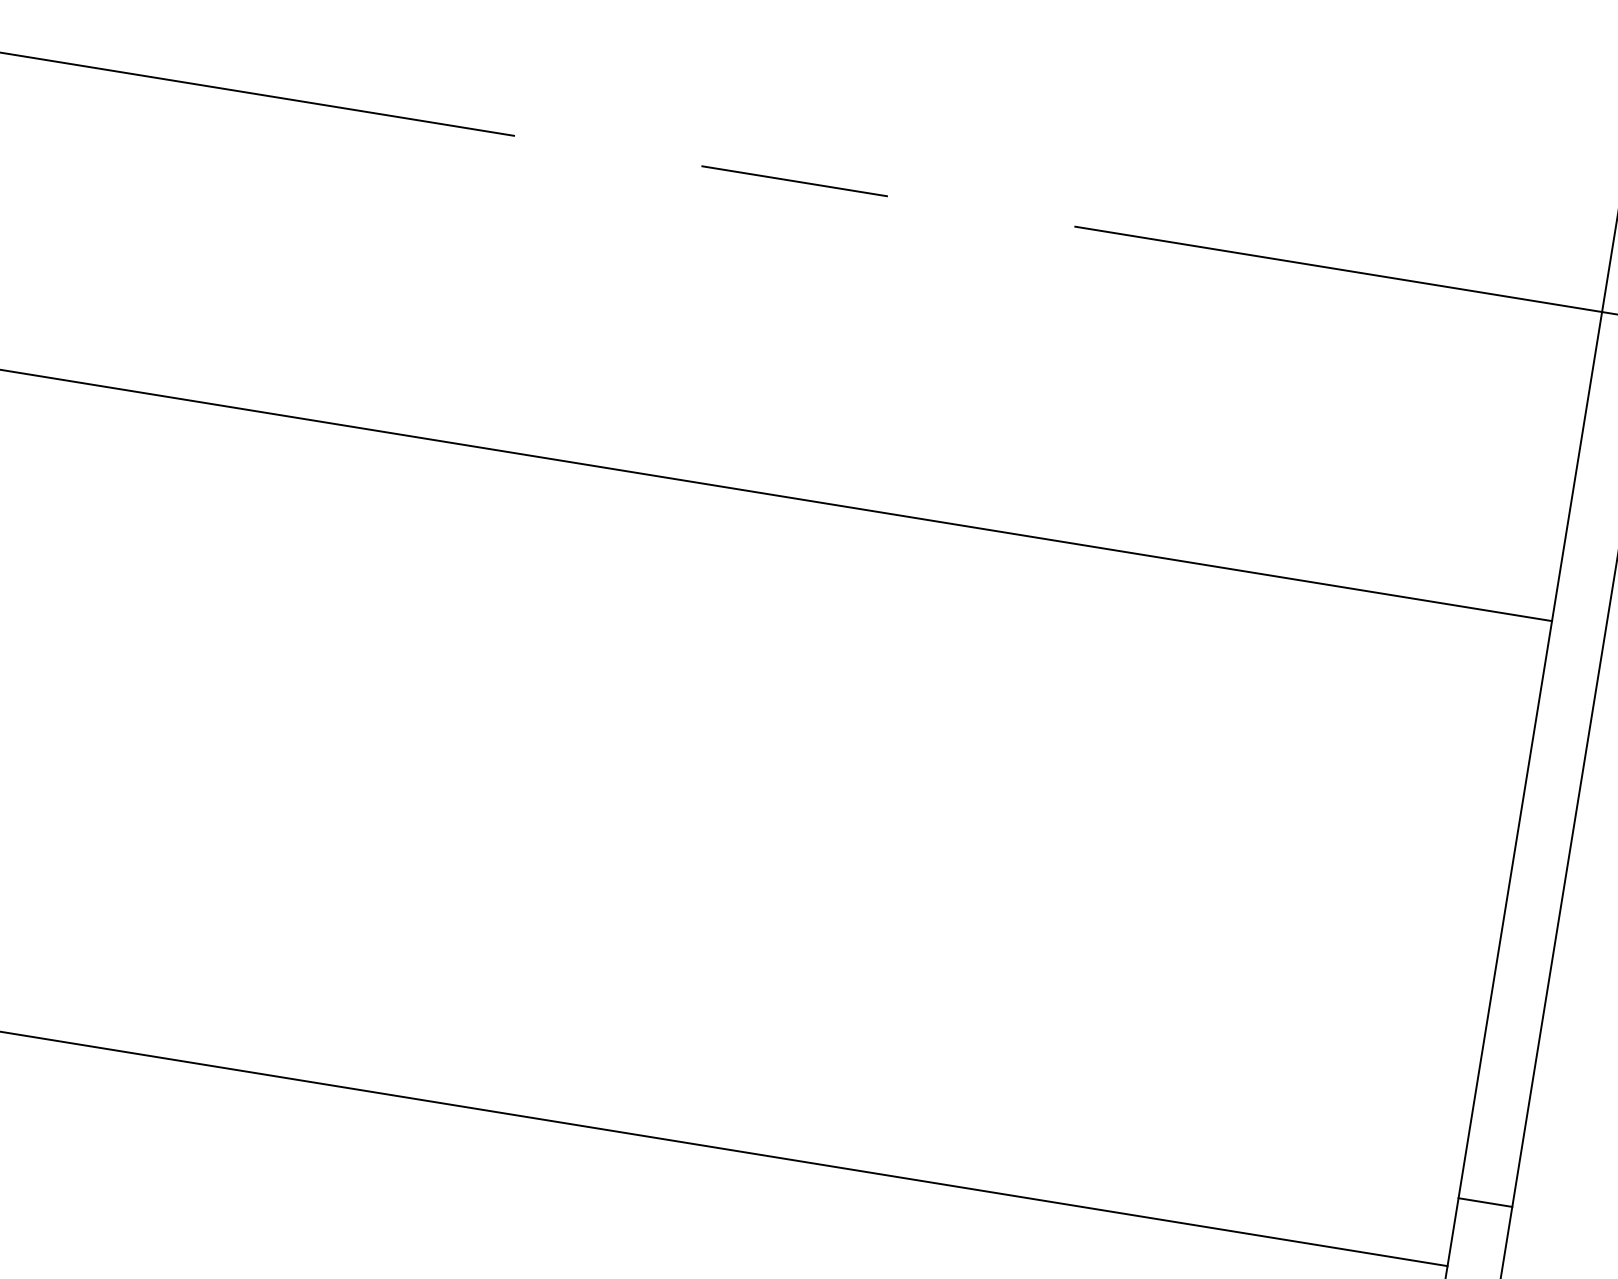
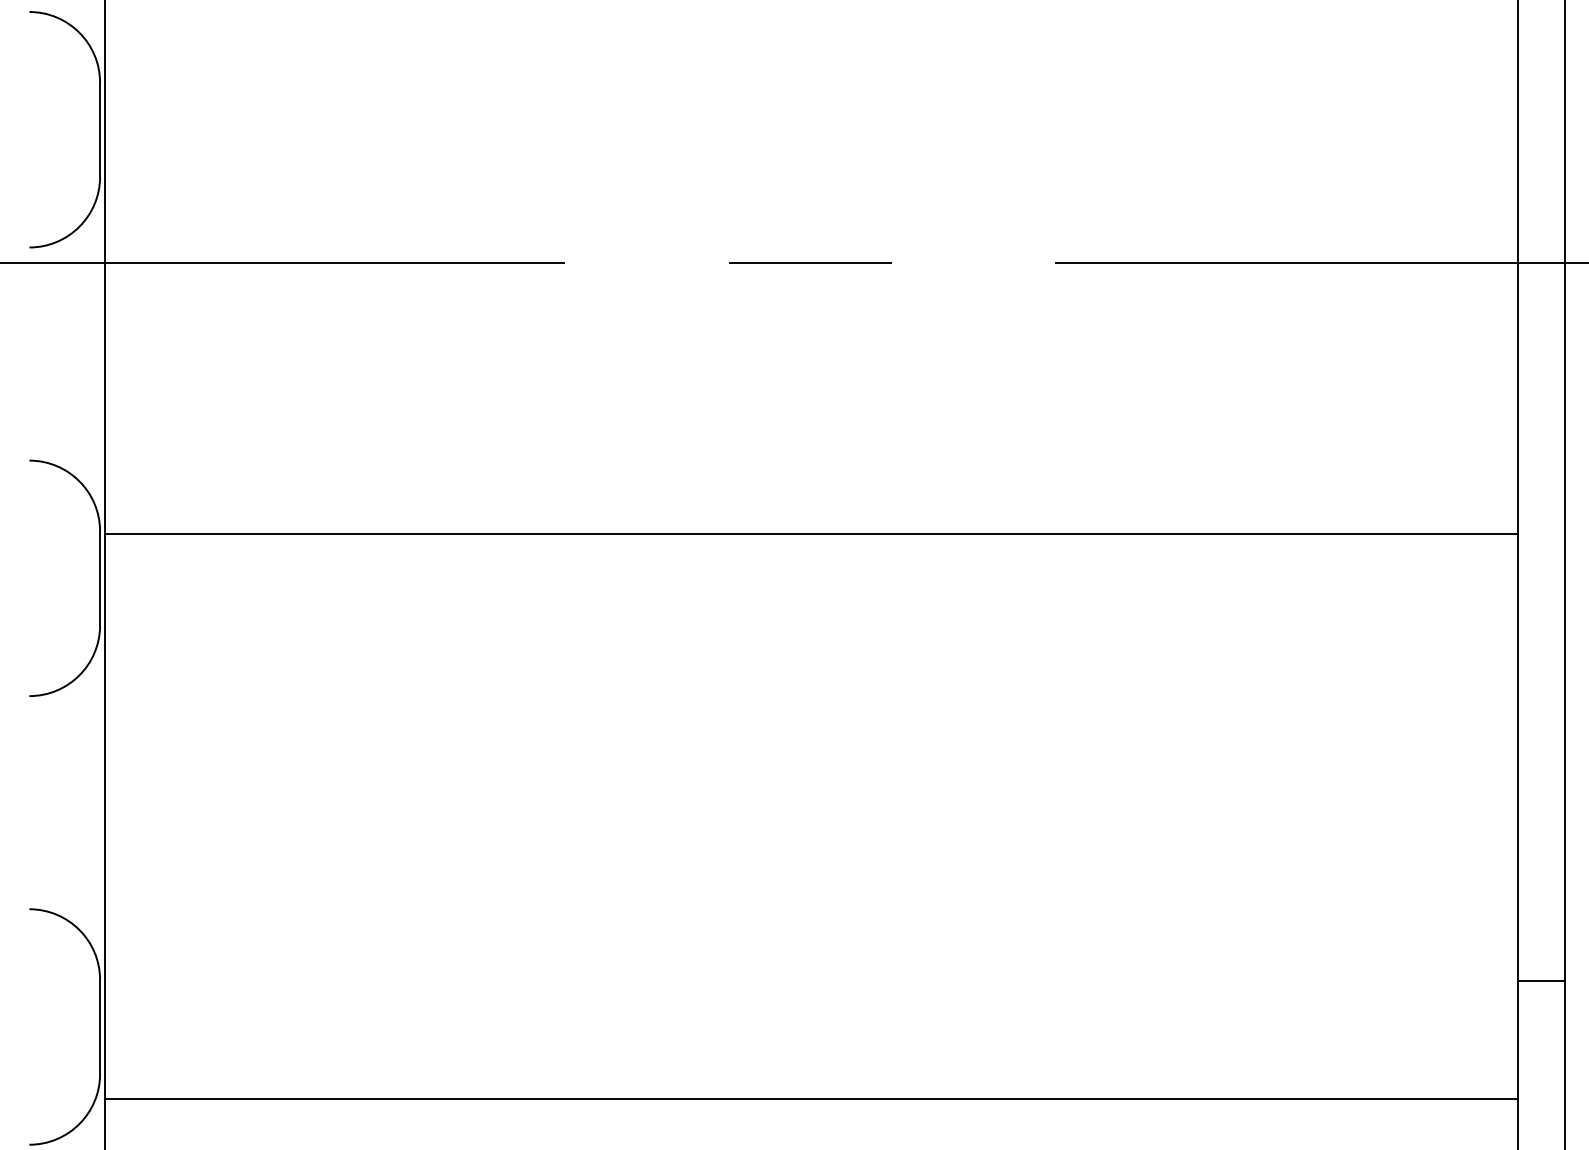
line: (1484, 1202) -> (1540, 981), moved

